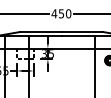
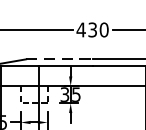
text: (61, 13) -> (92, 29), 450 -> 430
line: (40, 31) -> (58, 58), solid -> dashed

